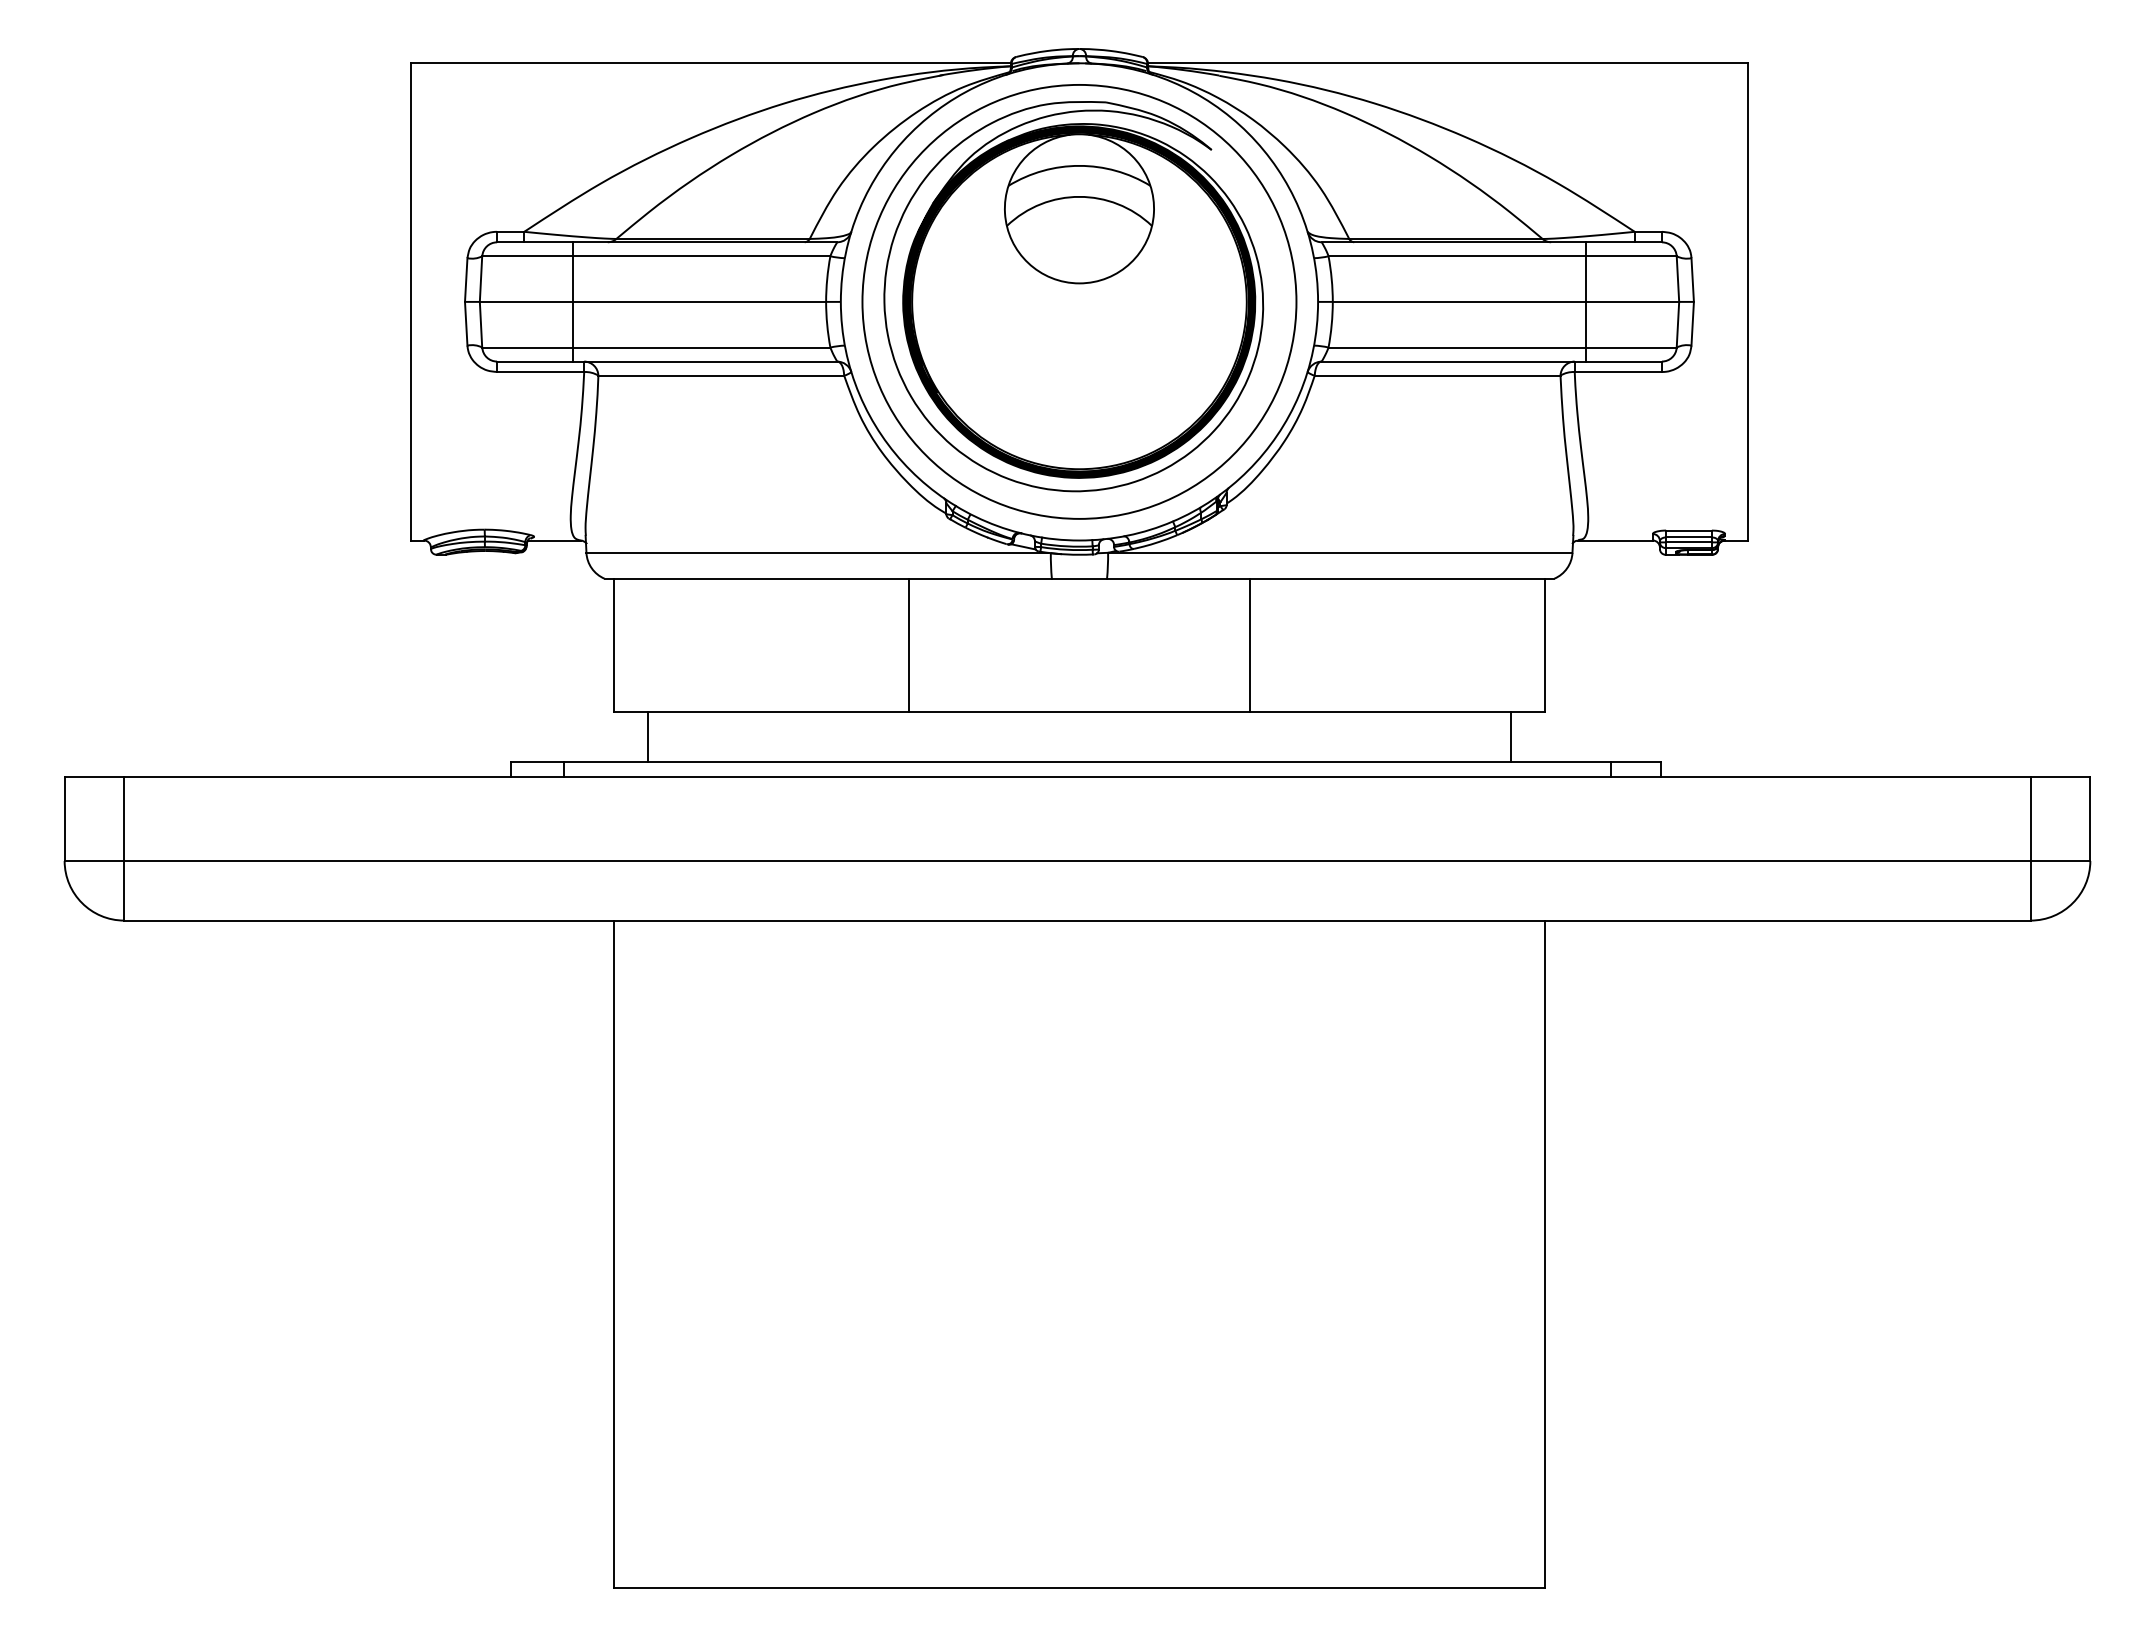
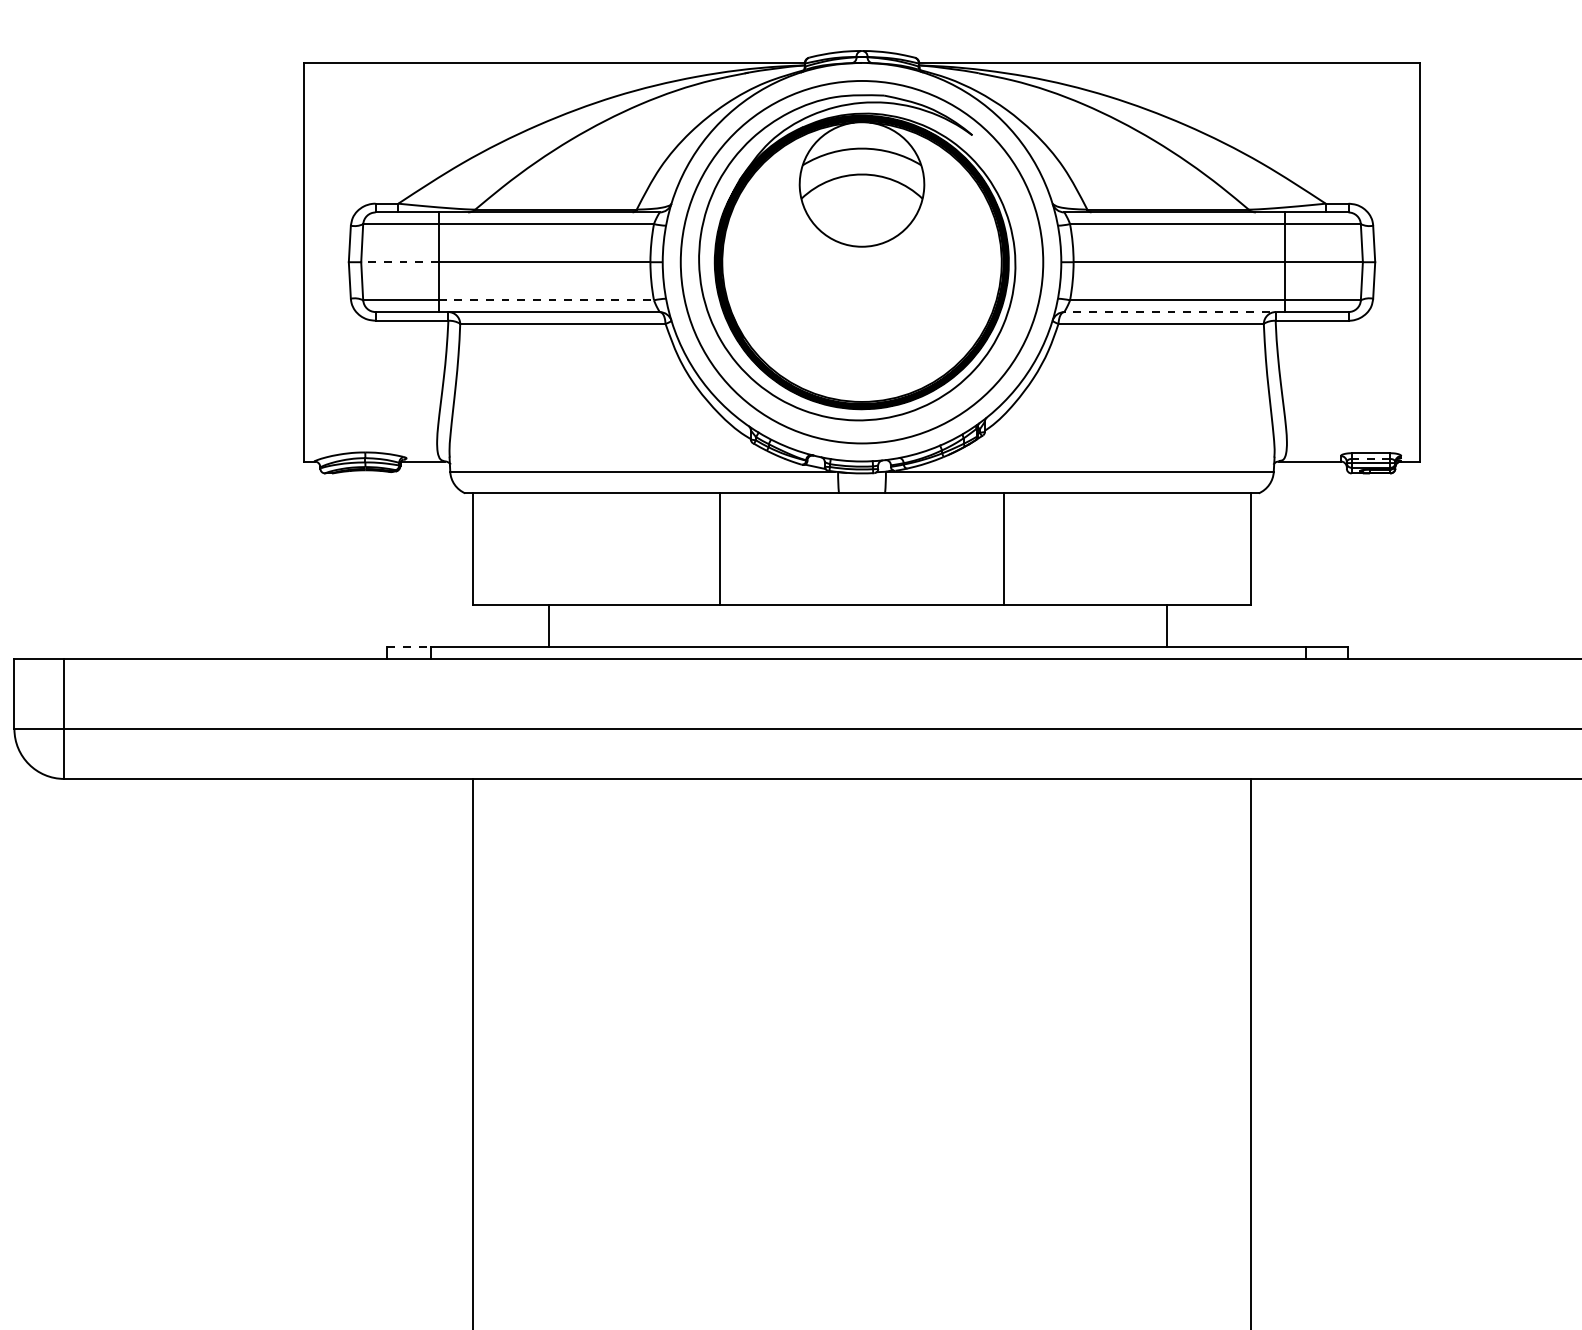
line: (525, 301) -> (399, 261), solid -> dashed
line: (701, 347) -> (546, 300), solid -> dashed
line: (1453, 361) -> (1174, 311), solid -> dashed
line: (1688, 537) -> (1370, 458), solid -> dashed
line: (647, 737) -> (548, 626), moved
line: (1511, 737) -> (1166, 626), moved
line: (538, 762) -> (410, 646), solid -> dashed

